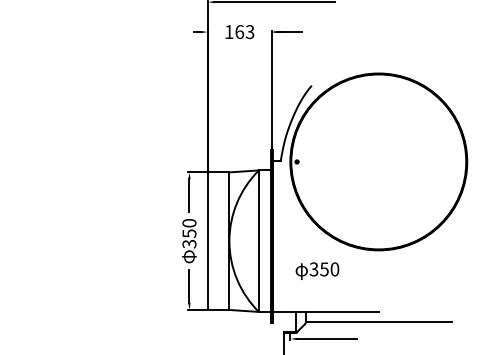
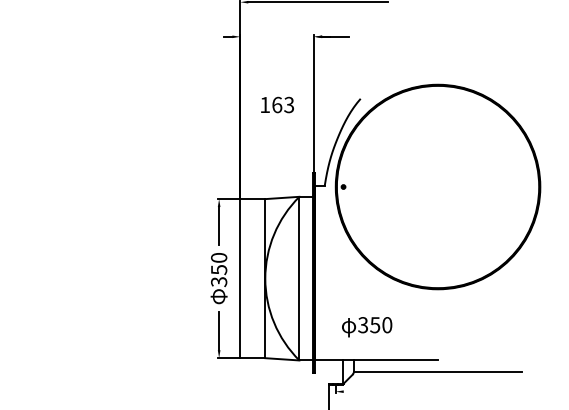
text: (239, 32) -> (276, 105), moved
text: (317, 270) -> (367, 326), moved
line: (326, 338) -> (377, 391), removed

